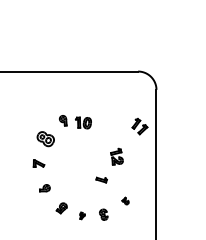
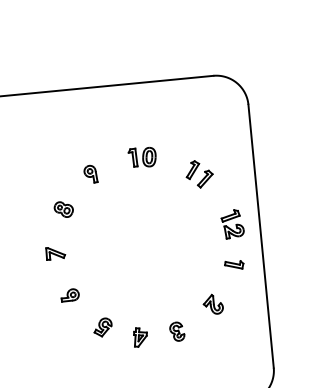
part: (83, 122) -> (142, 156), moved
part: (139, 126) -> (198, 174), moved
part: (46, 139) -> (64, 209), size x0.62
part: (116, 156) -> (231, 223), moved
part: (101, 179) -> (233, 264), moved
part: (125, 200) -> (212, 303), size x1.67
part: (82, 215) -> (140, 336), size x1.67

